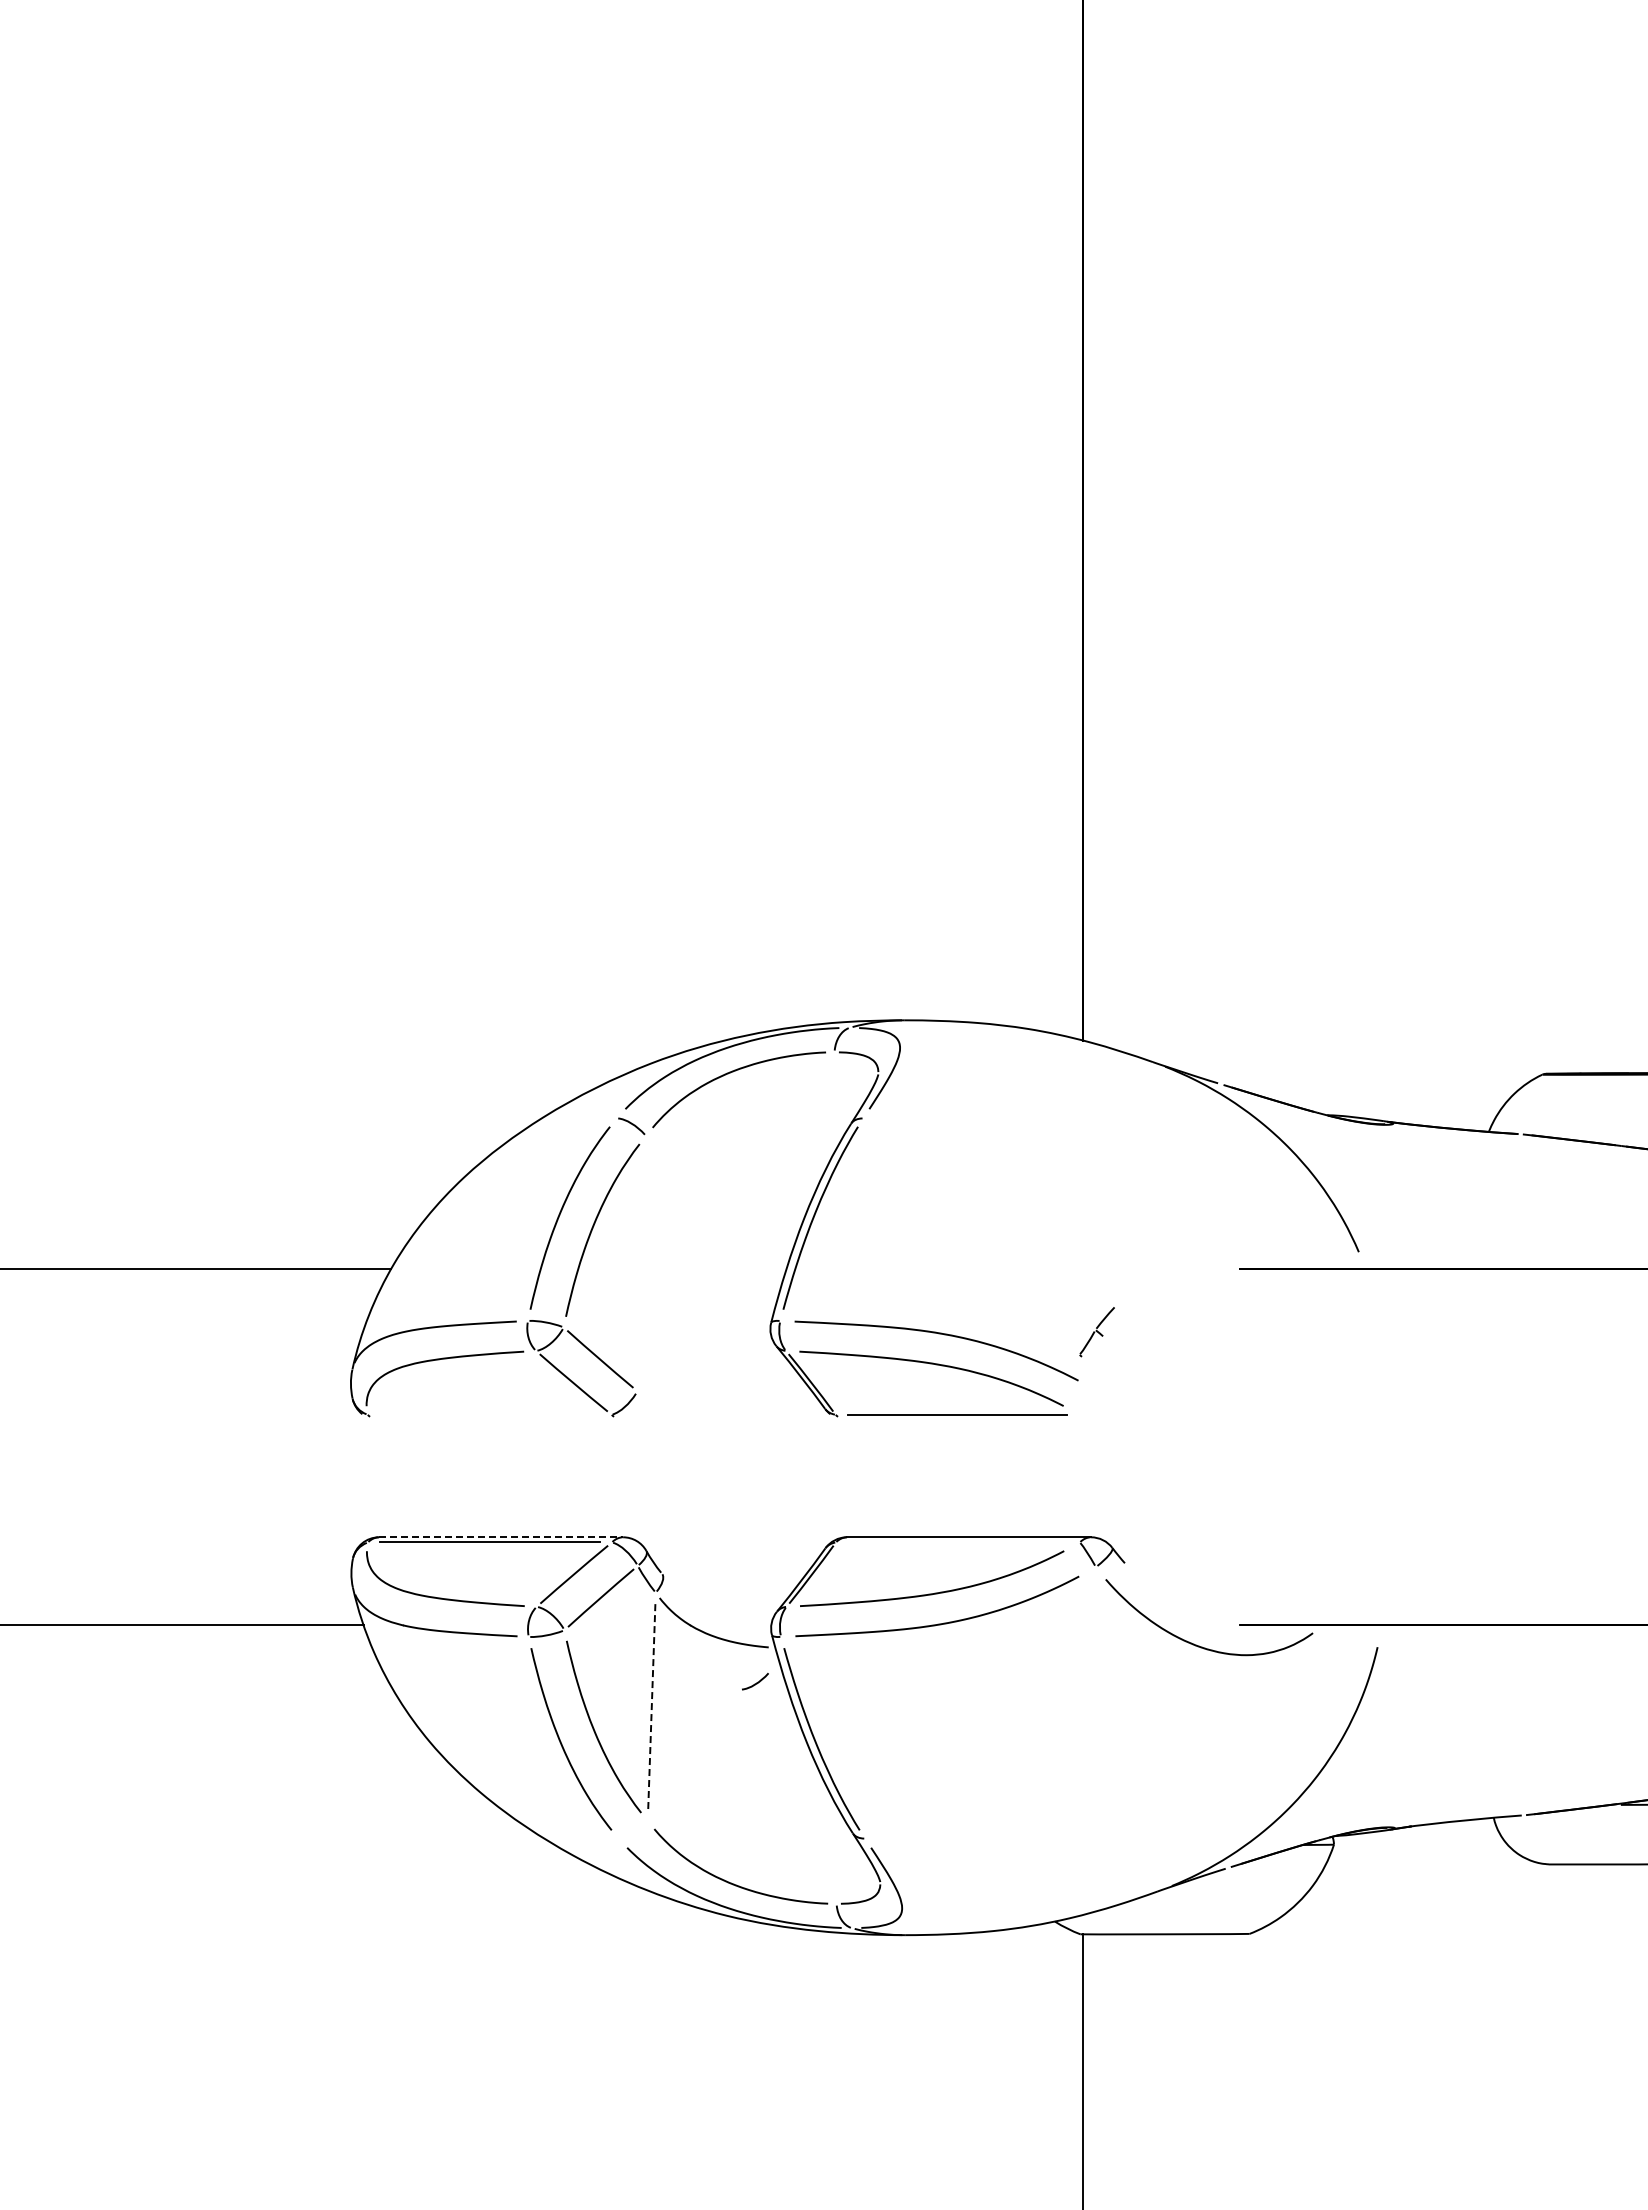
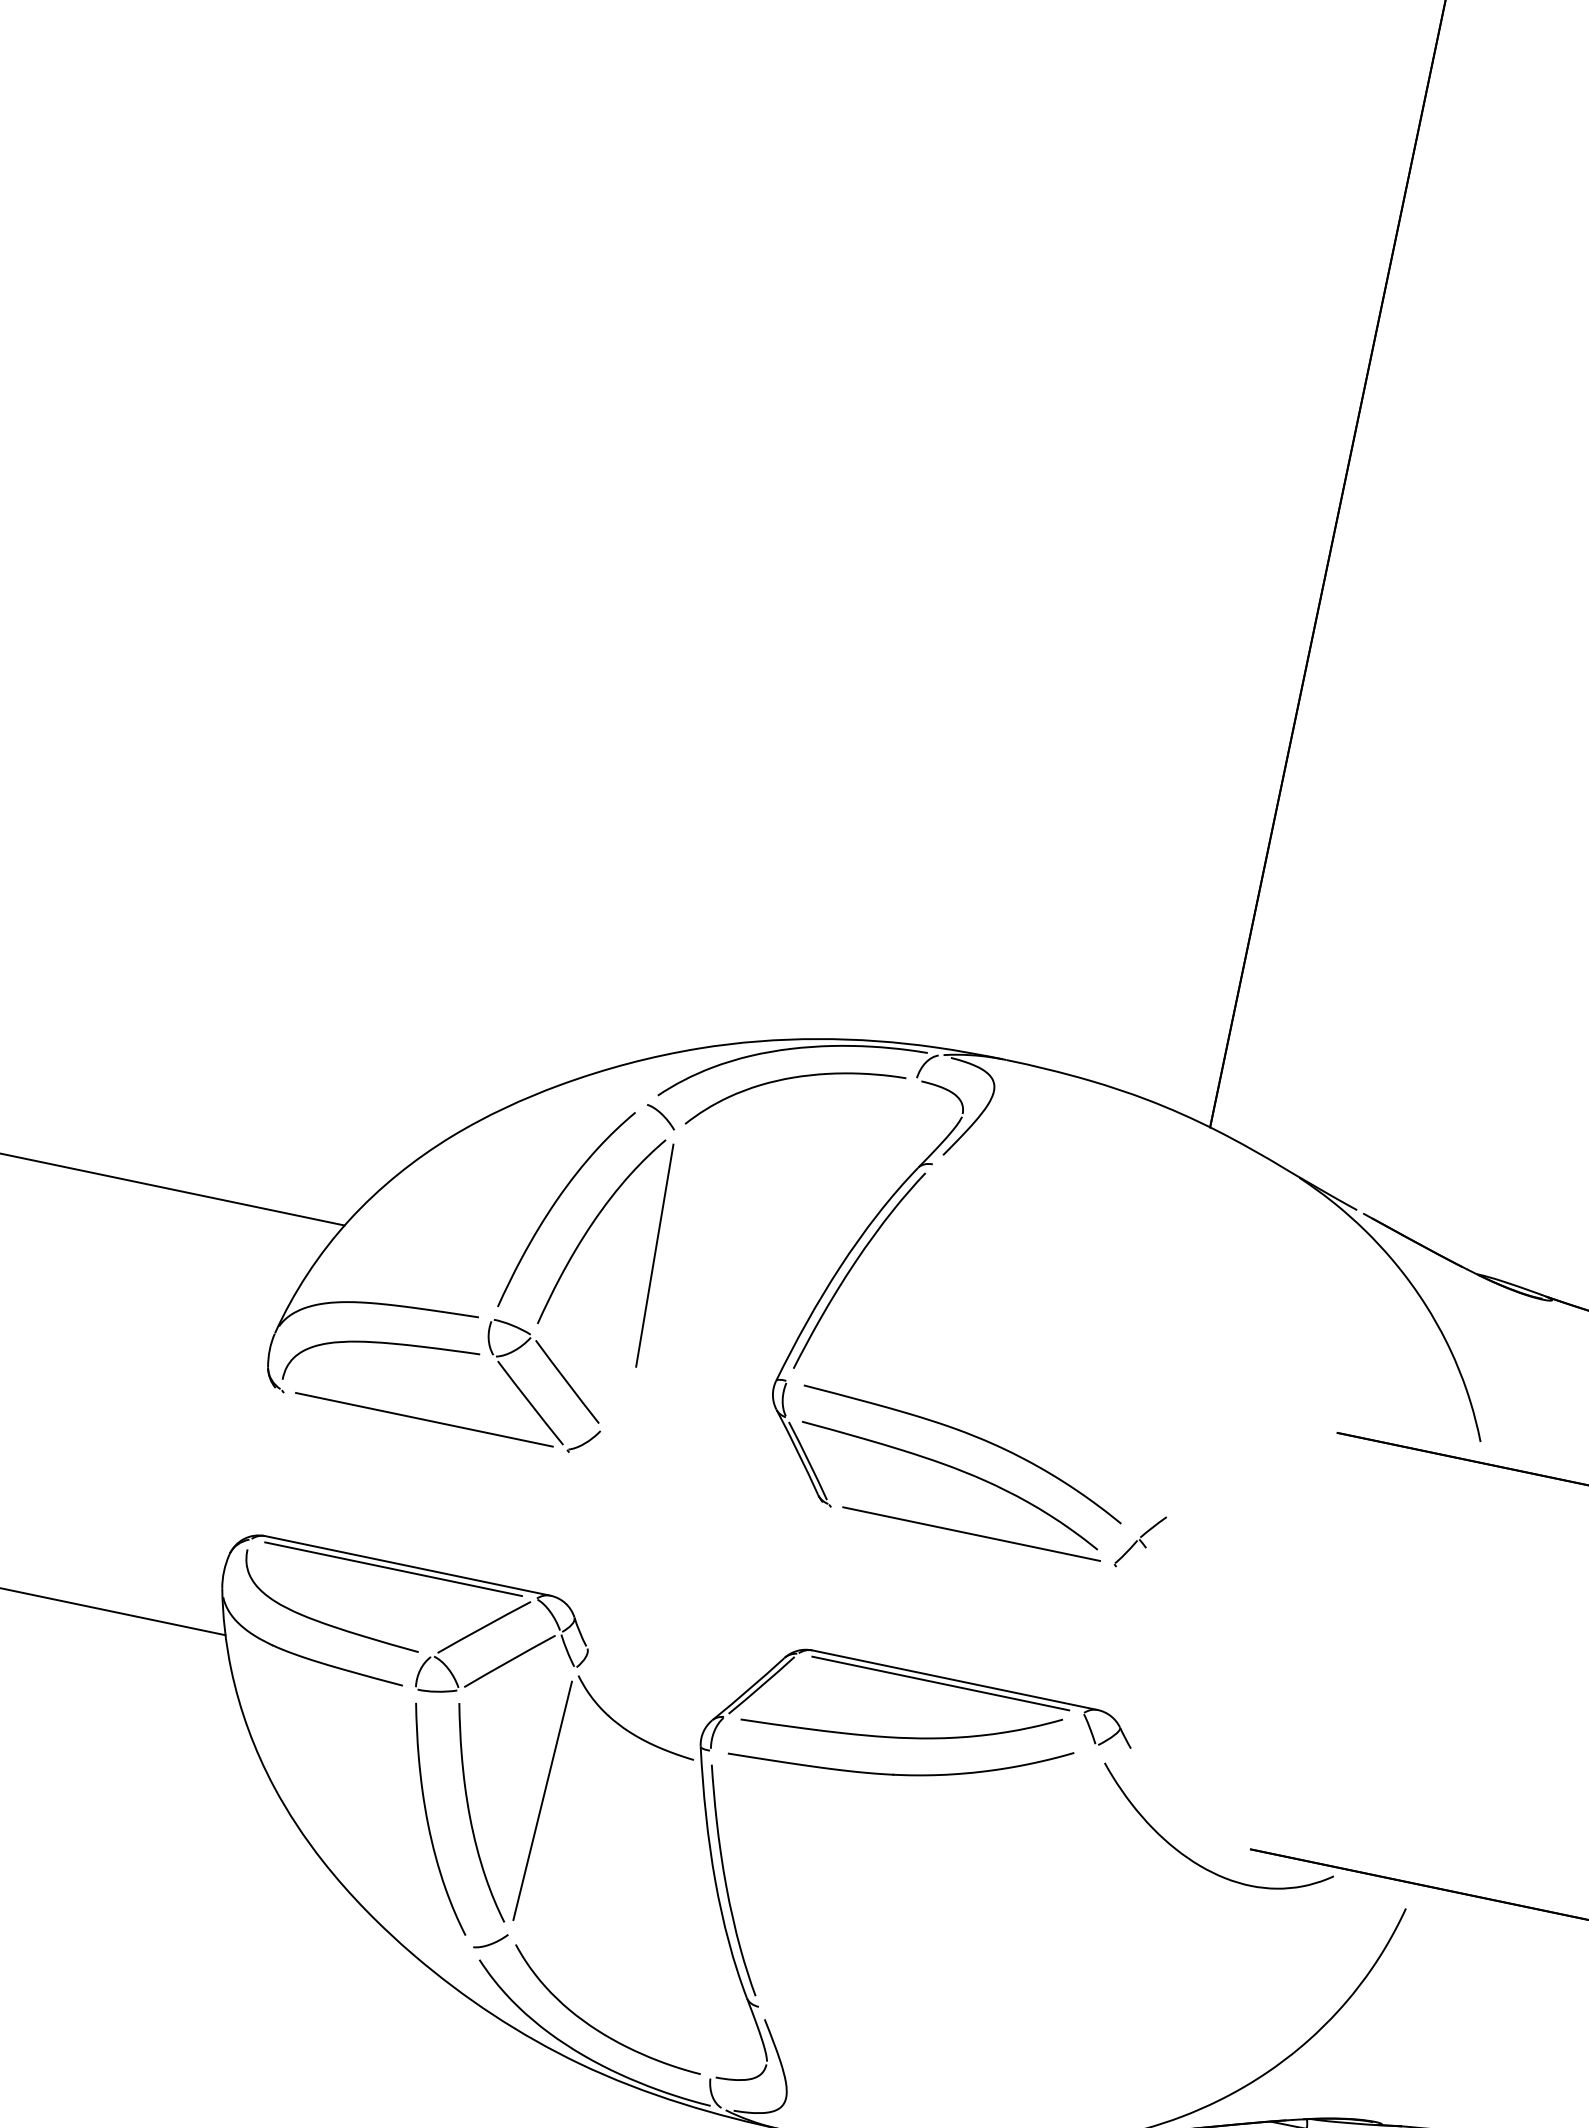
line: (650, 1240) -> (655, 1255), added
part: (1096, 1332) -> (1139, 1542), moved
line: (489, 1414) -> (424, 1419), added
line: (501, 1537) -> (408, 1566), dashed -> solid
line: (957, 1542) -> (940, 1683), added
curve: (756, 1682) -> (491, 1942), moved
line: (651, 1706) -> (542, 1800), dashed -> solid

